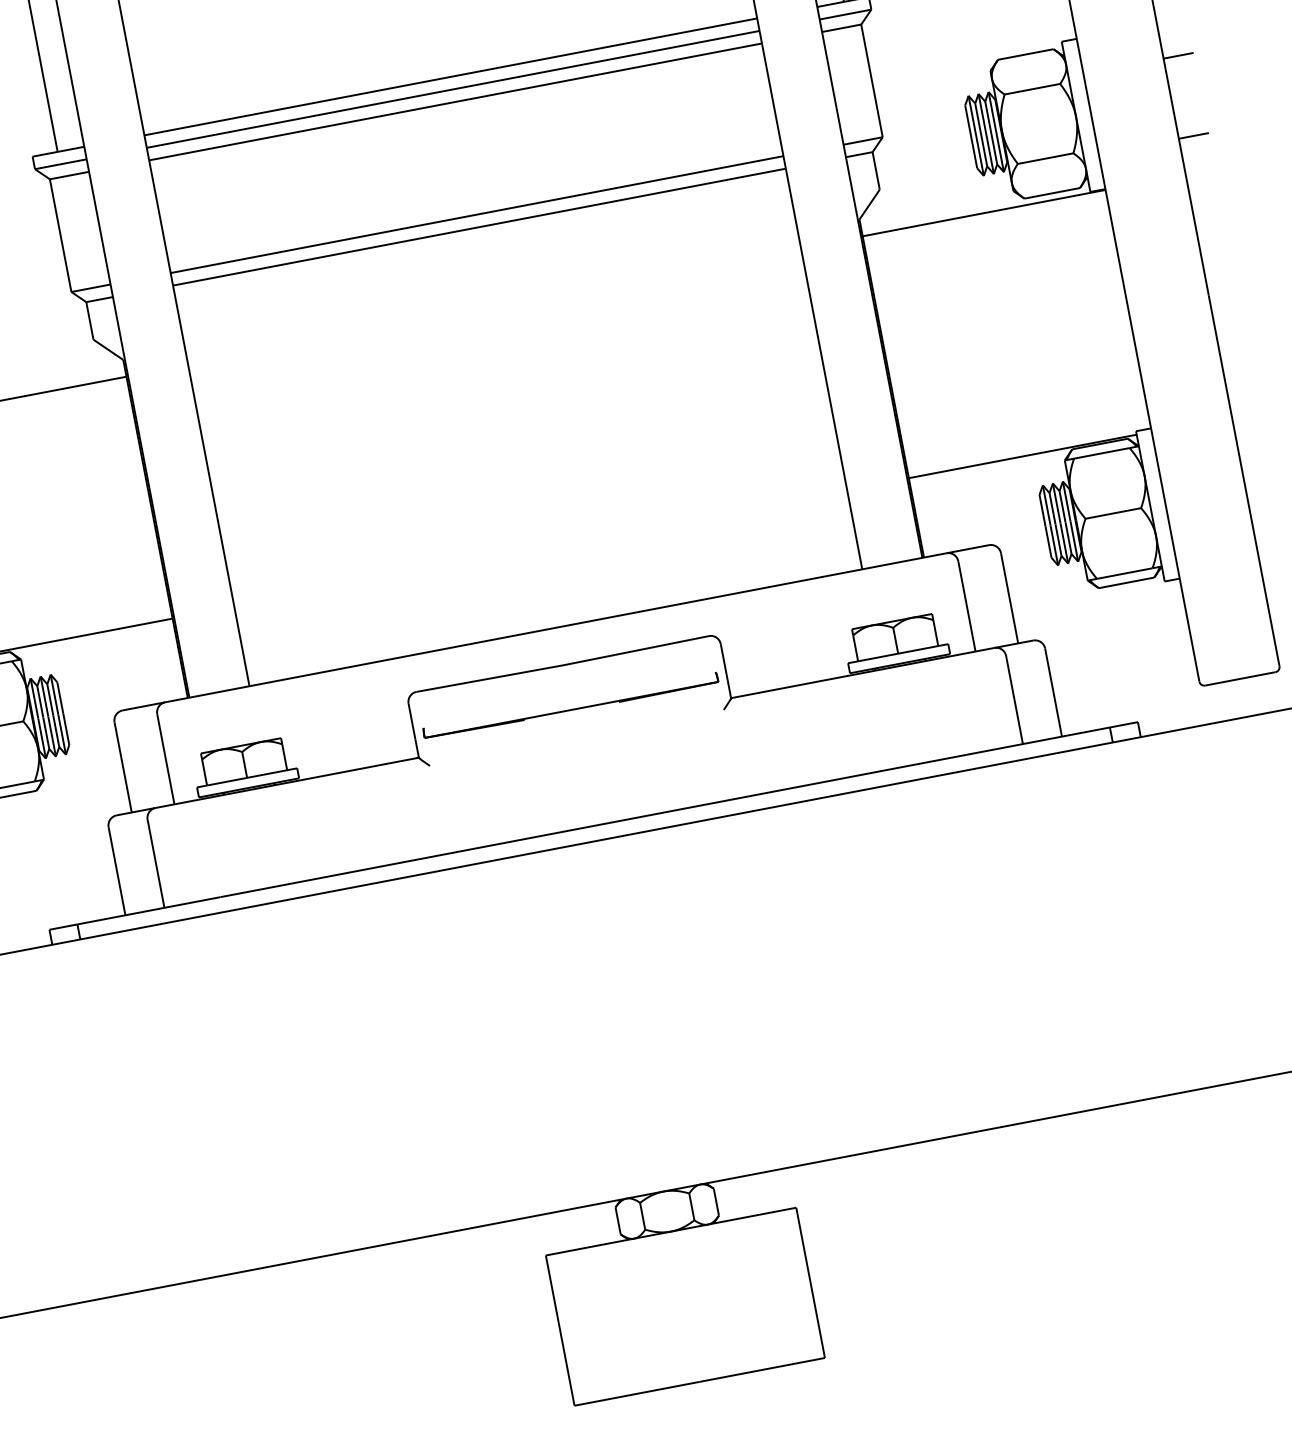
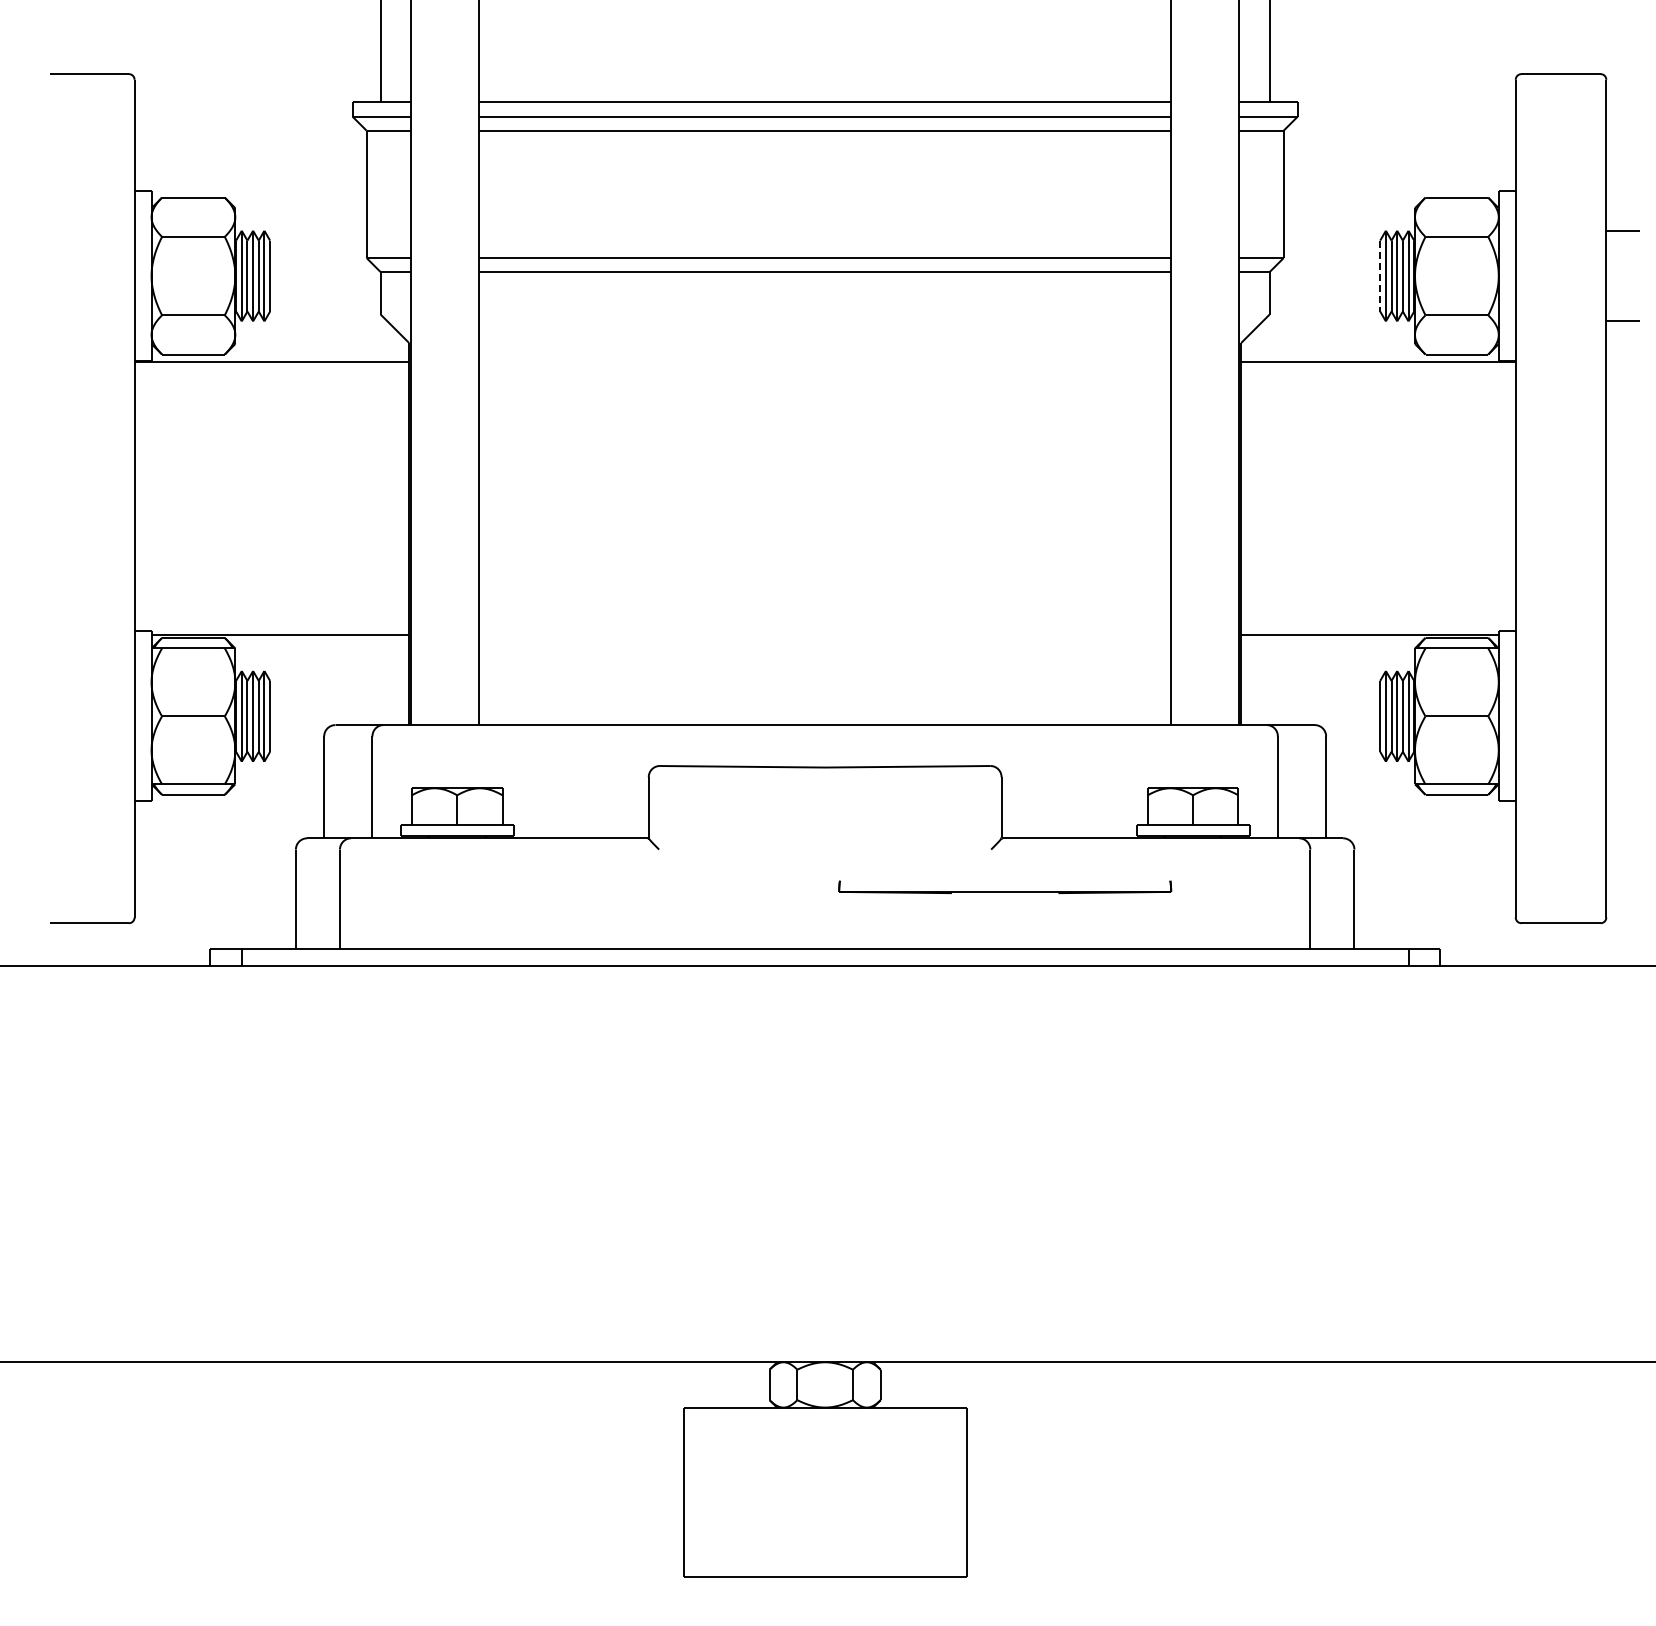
line: (971, 137) -> (1380, 276), solid -> dashed
part: (570, 705) -> (1005, 886), moved

